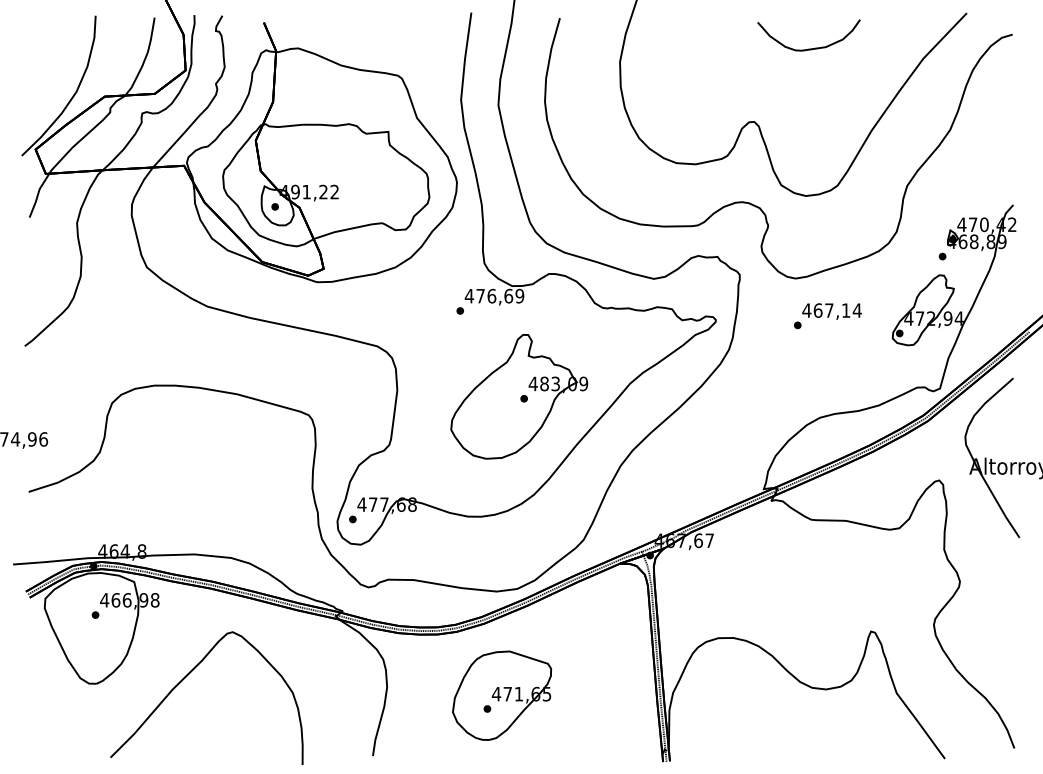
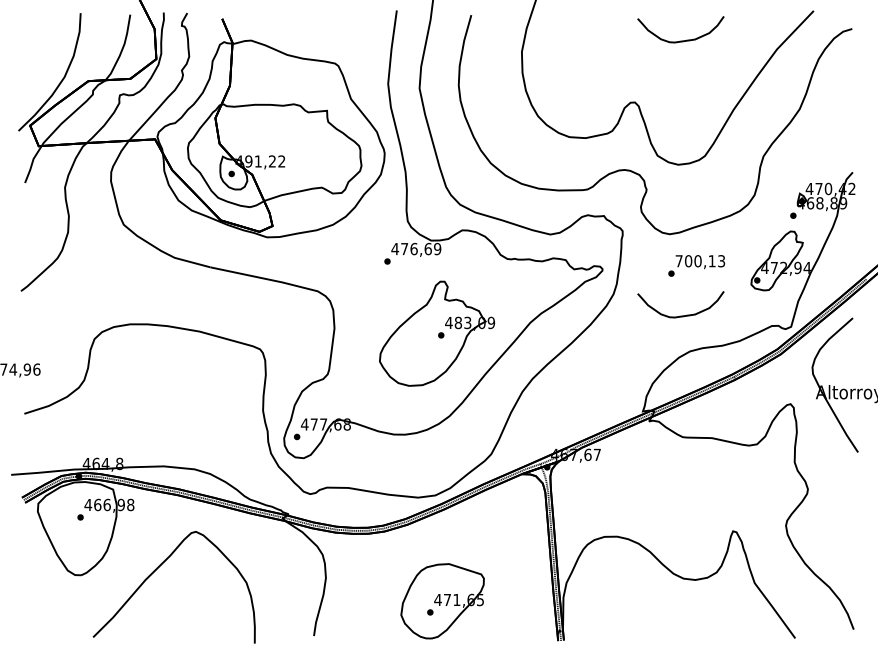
text: (832, 310) -> (700, 261), 467,14 -> 700,13
part: (808, 375) -> (680, 315), added
part: (501, 695) -> (442, 601), moved

